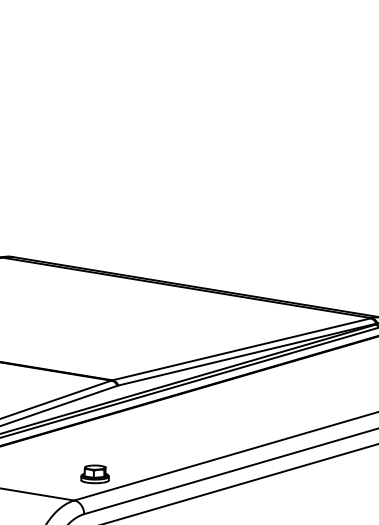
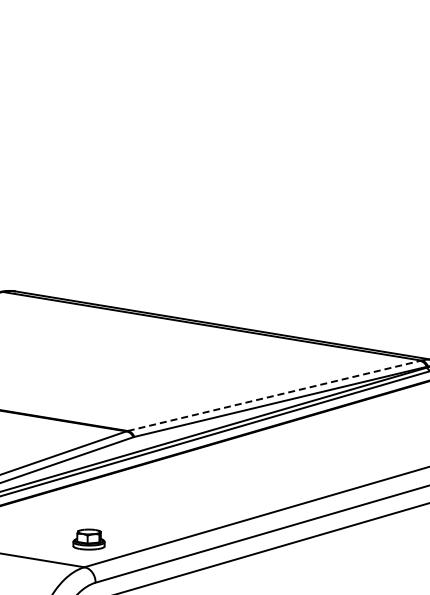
line: (242, 348) -> (274, 395), solid -> dashed
part: (94, 474) -> (88, 539), moved

